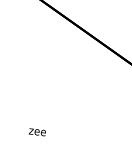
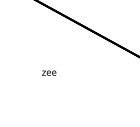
text: (37, 131) -> (49, 72), moved

